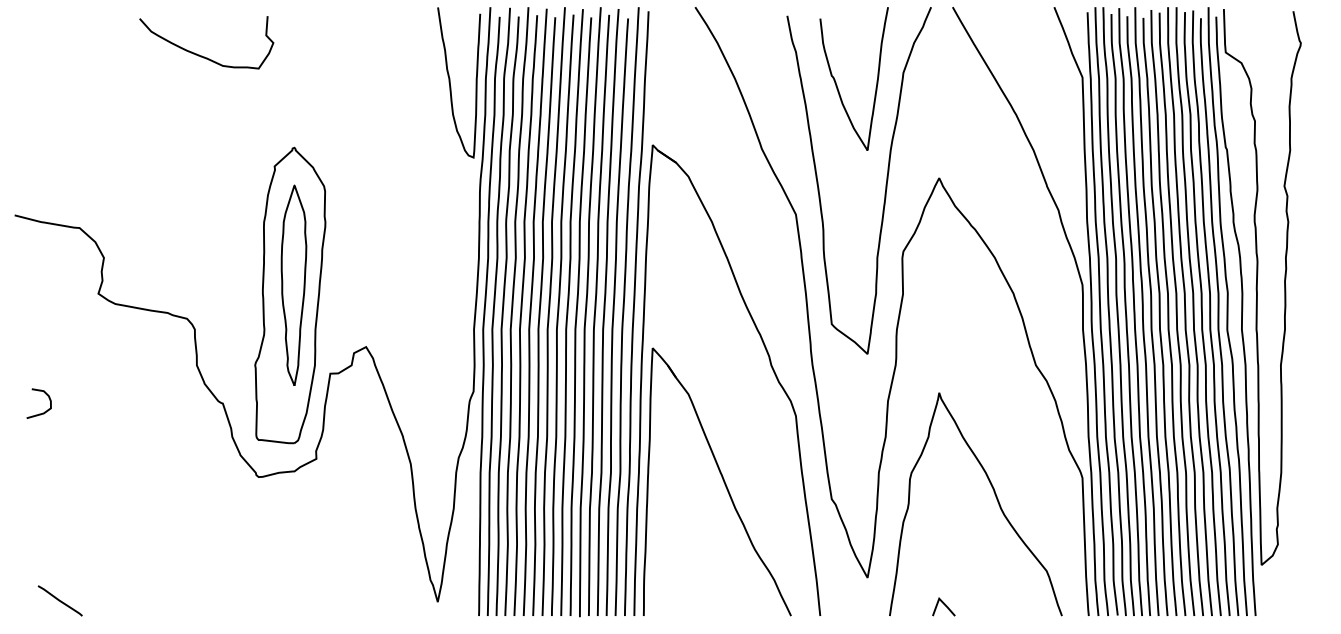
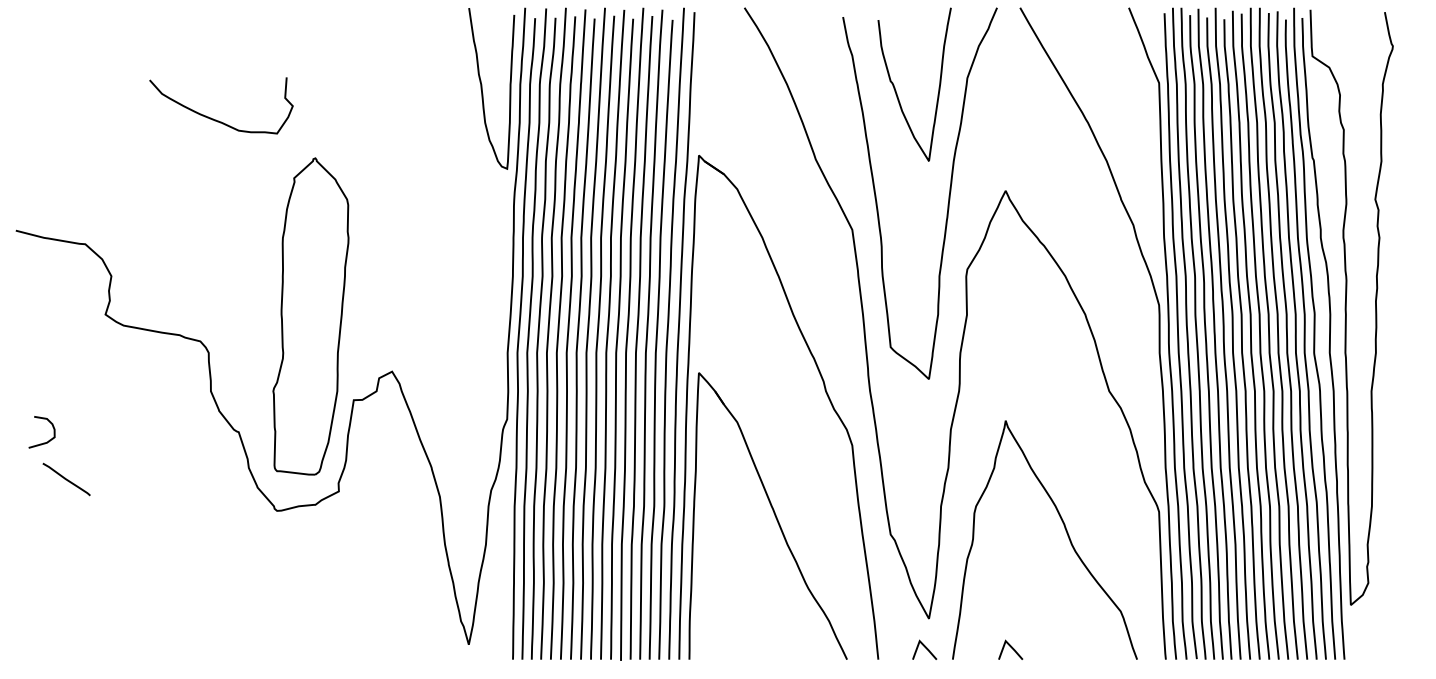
curve: (202, 55) -> (216, 119), moved
part: (293, 285) -> (314, 305), removed
line: (60, 600) -> (66, 479), moved
line: (864, 605) -> (925, 648), added

